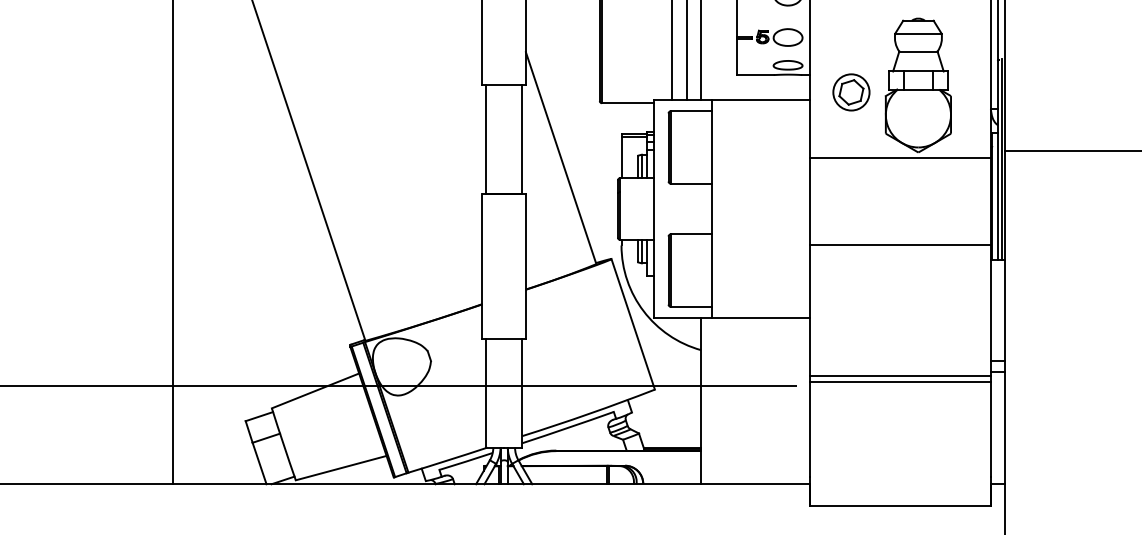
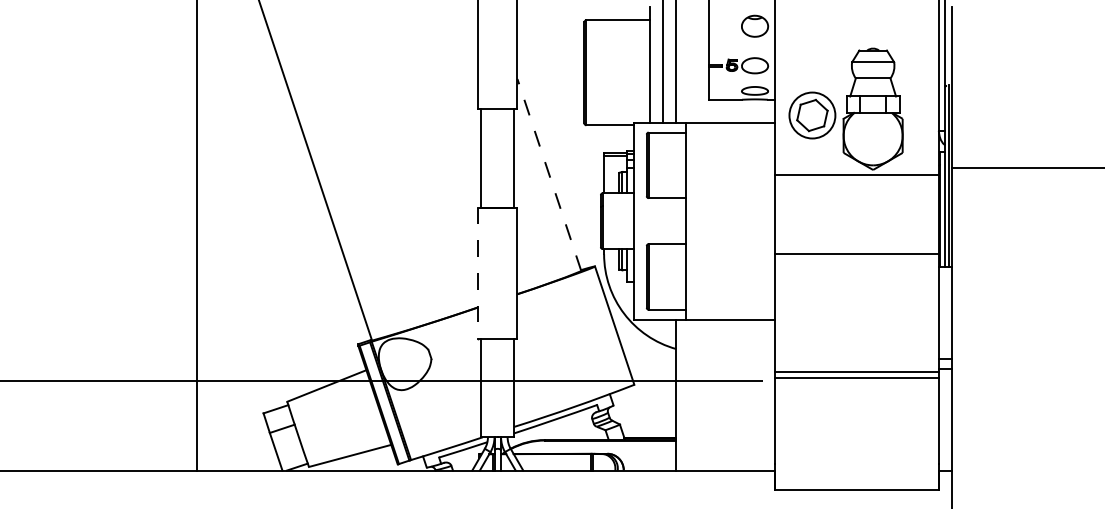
part: (851, 92) -> (812, 115), size x1.4
line: (561, 157) -> (549, 174), solid -> dashed
line: (482, 266) -> (478, 273), solid -> dashed

